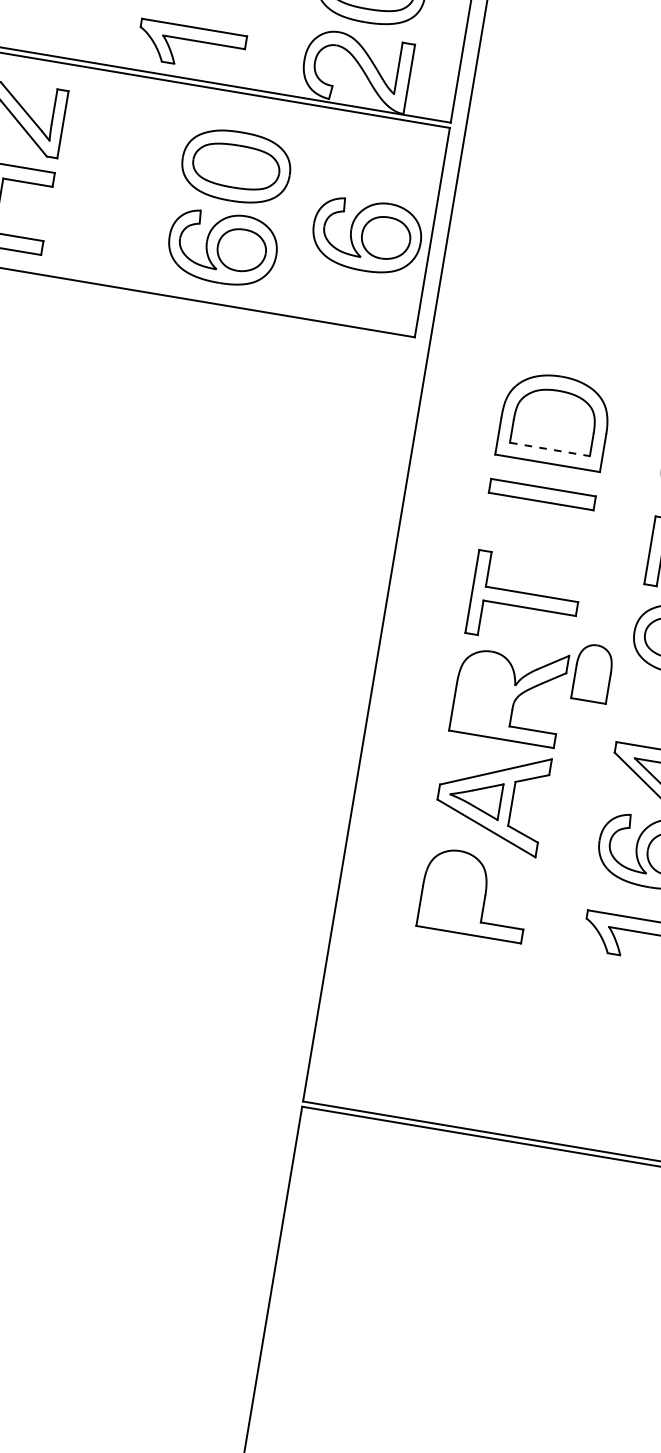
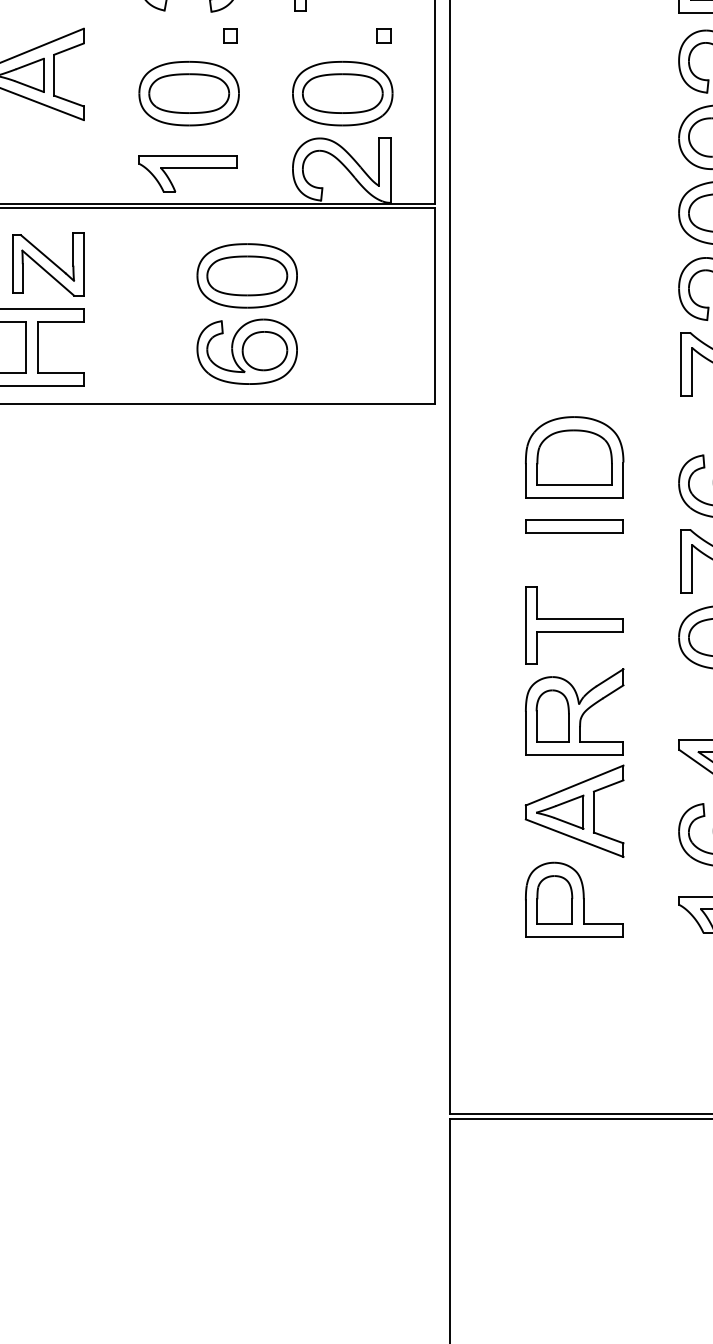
part: (366, 235) -> (375, 318), removed
line: (550, 449) -> (575, 484), dashed -> solid
part: (592, 672) -> (552, 715), moved
part: (453, 890) -> (554, 899), added

